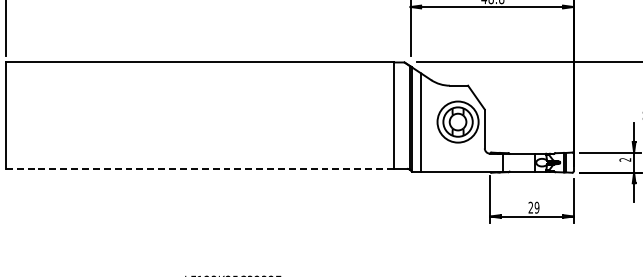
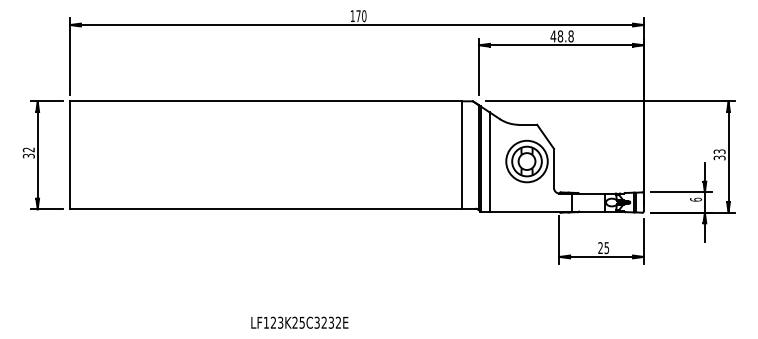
text: (625, 159) -> (696, 199), 2 -> 6
line: (200, 168) -> (266, 208), dashed -> solid
text: (536, 207) -> (606, 247), 29 -> 25

